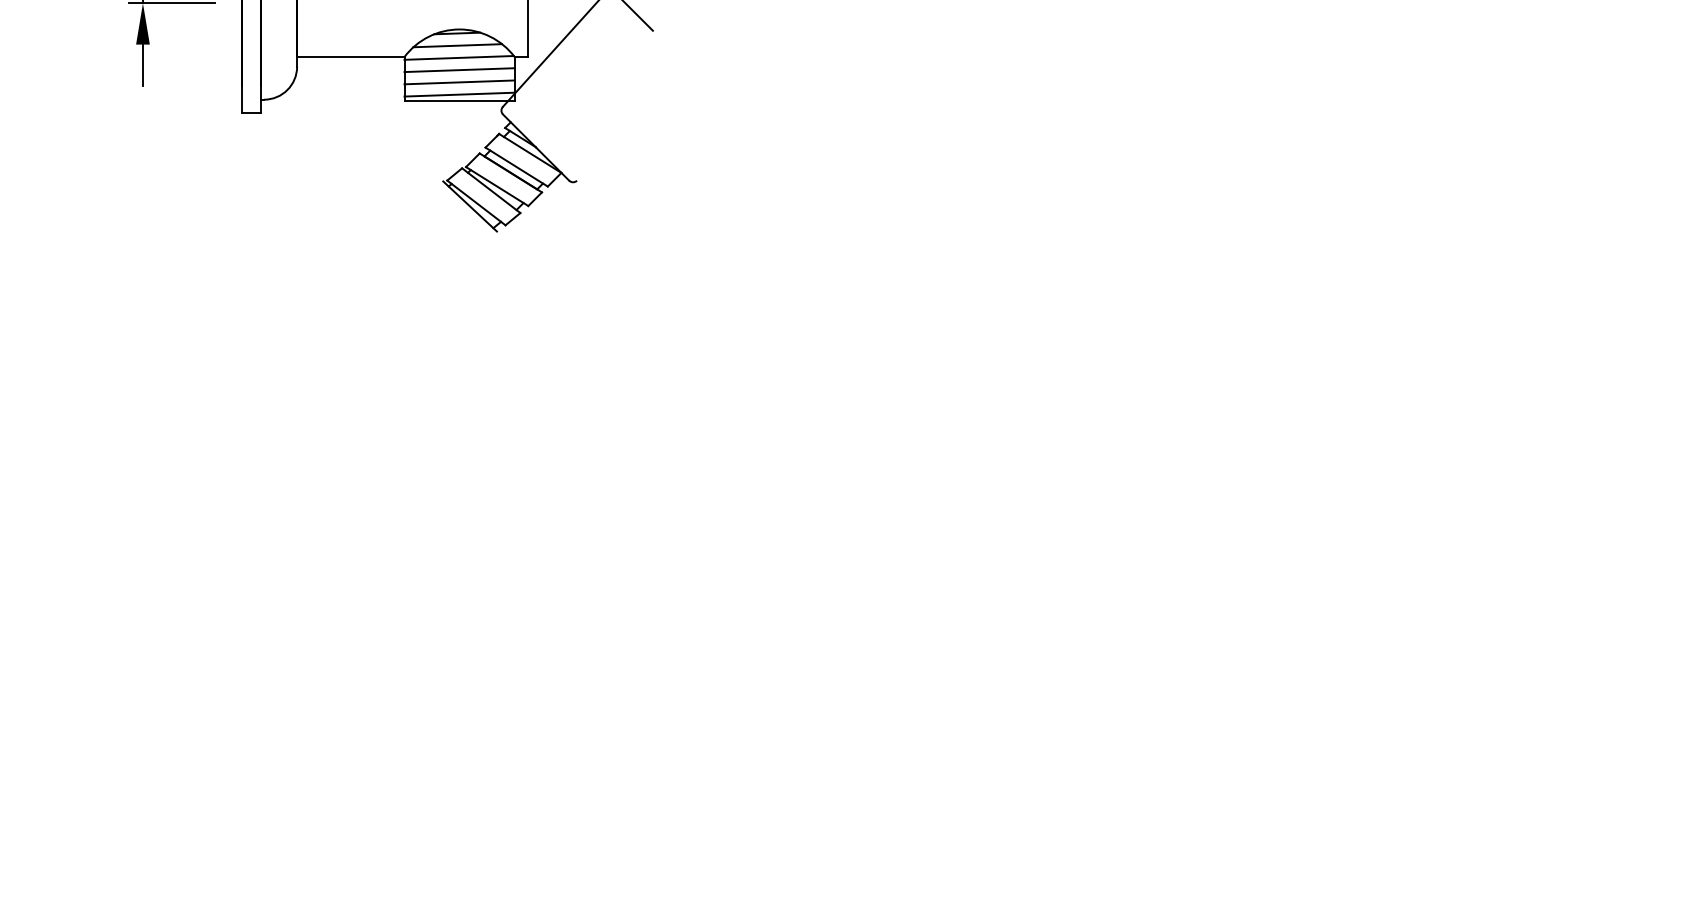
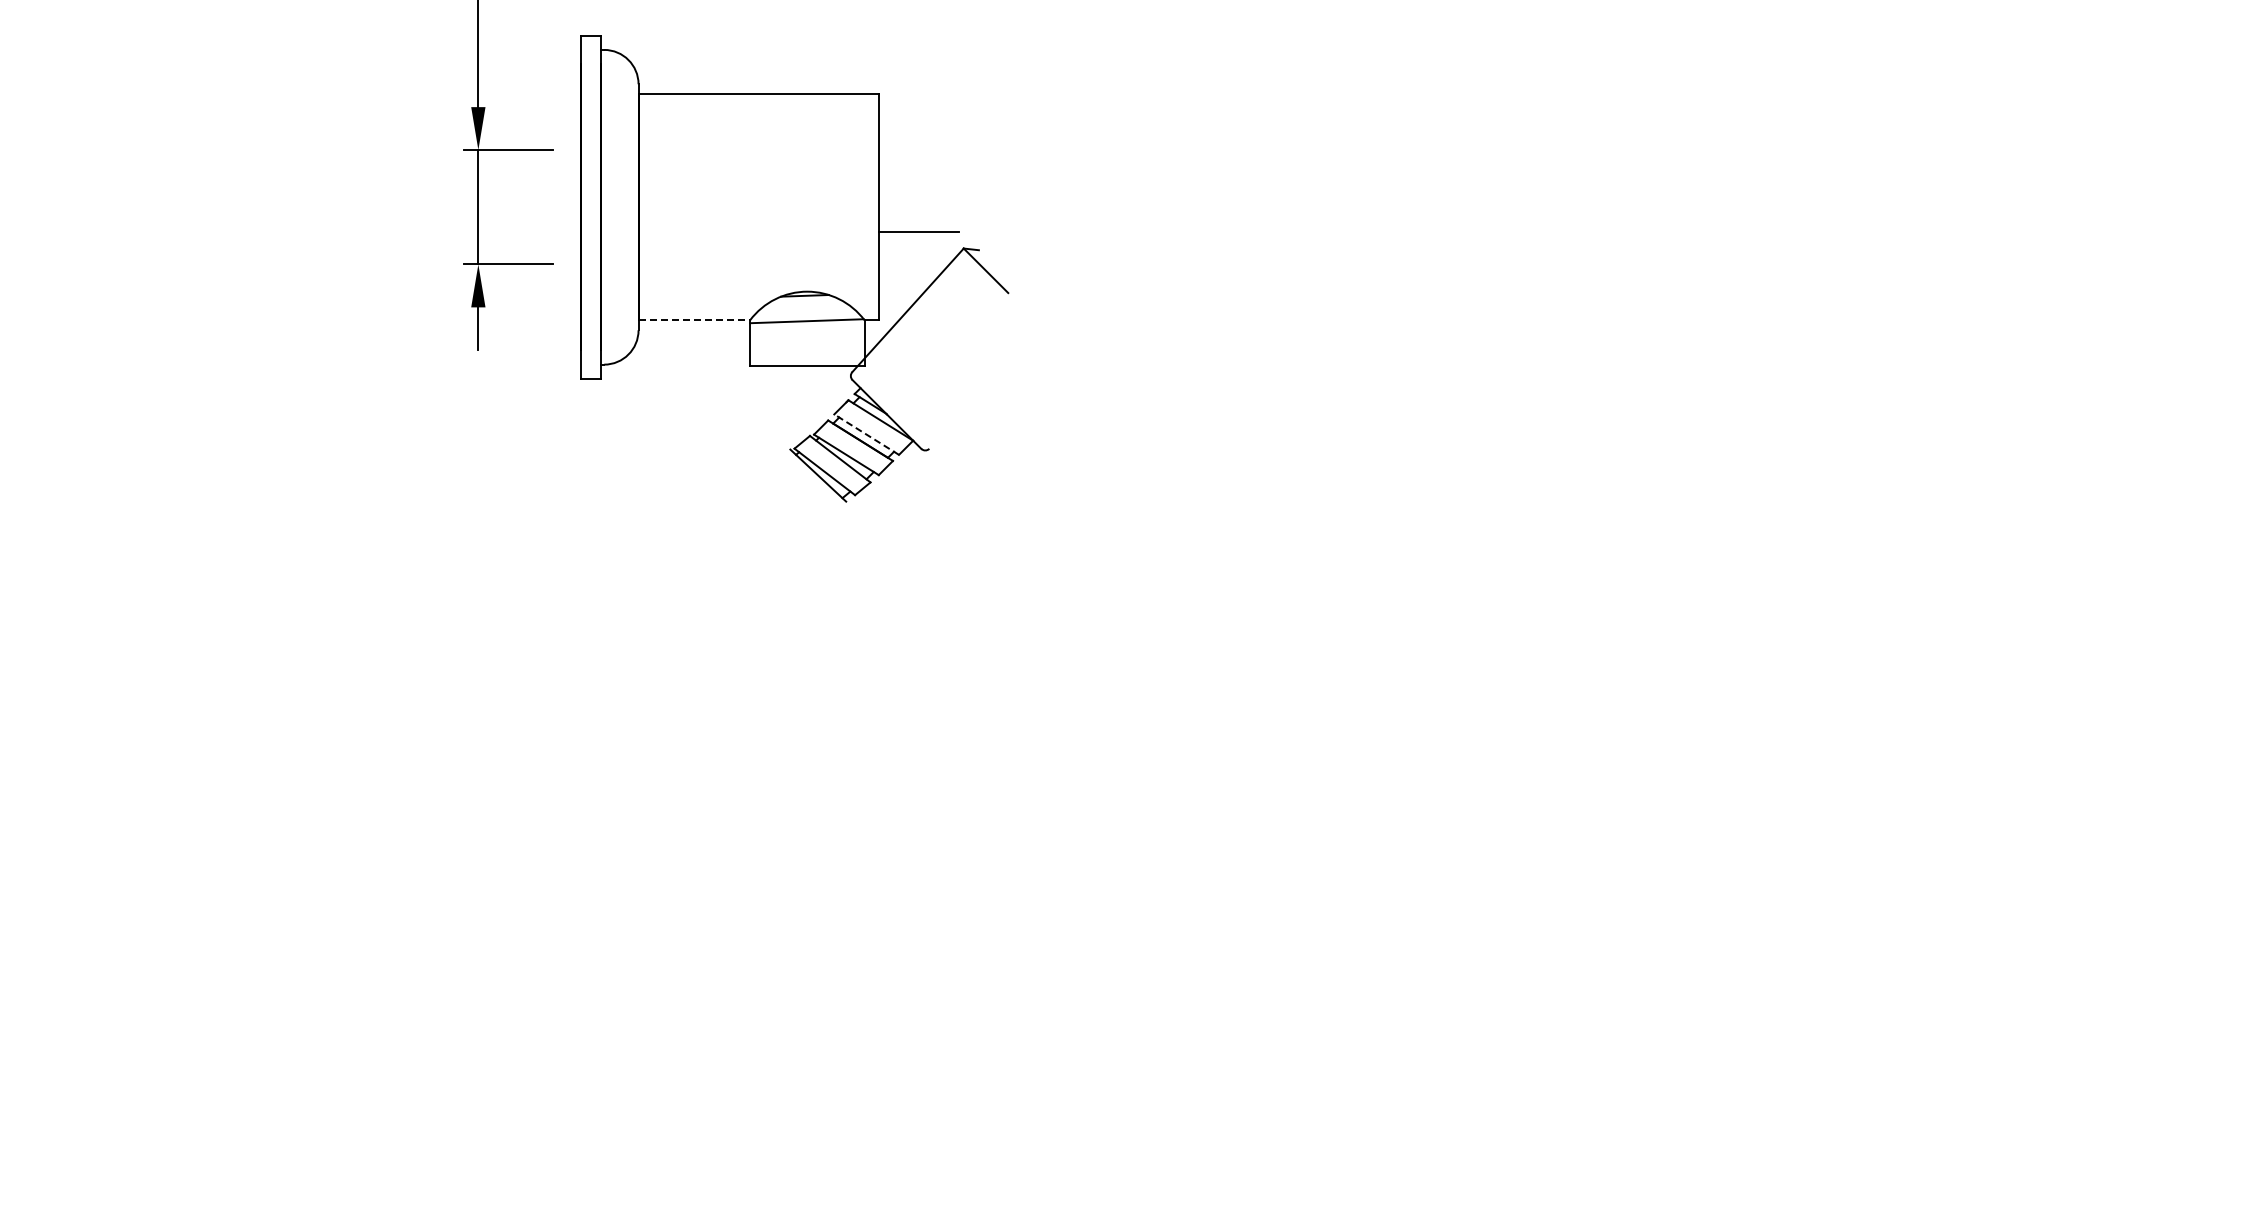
line: (457, 45) -> (805, 308), removed
line: (350, 57) -> (694, 320), solid -> dashed
line: (459, 69) -> (807, 333), removed
line: (459, 82) -> (807, 346), removed
line: (459, 94) -> (807, 359), removed
line: (516, 166) -> (866, 434), solid -> dashed

